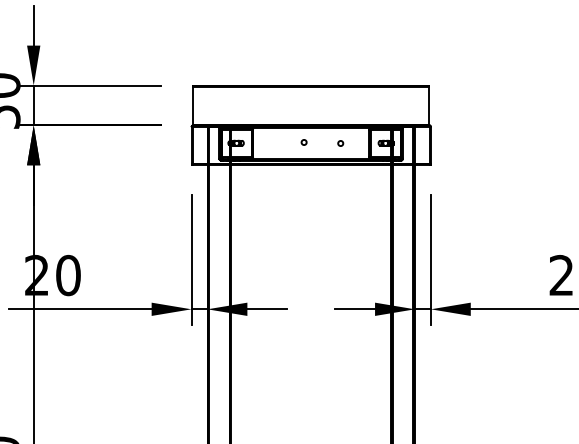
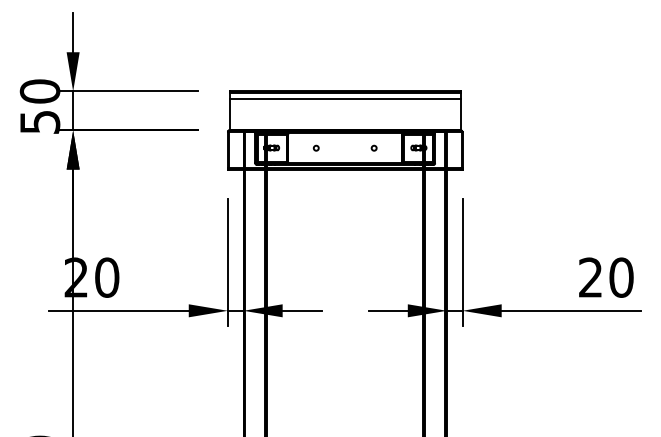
line: (310, 93) -> (344, 99), added
circle: (303, 141) -> (315, 147), moved

